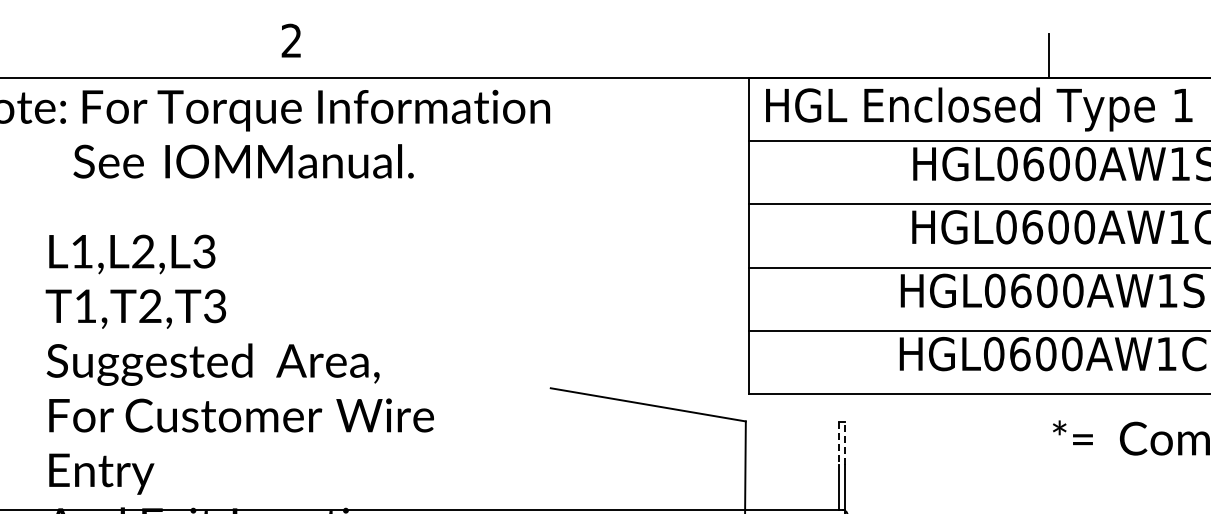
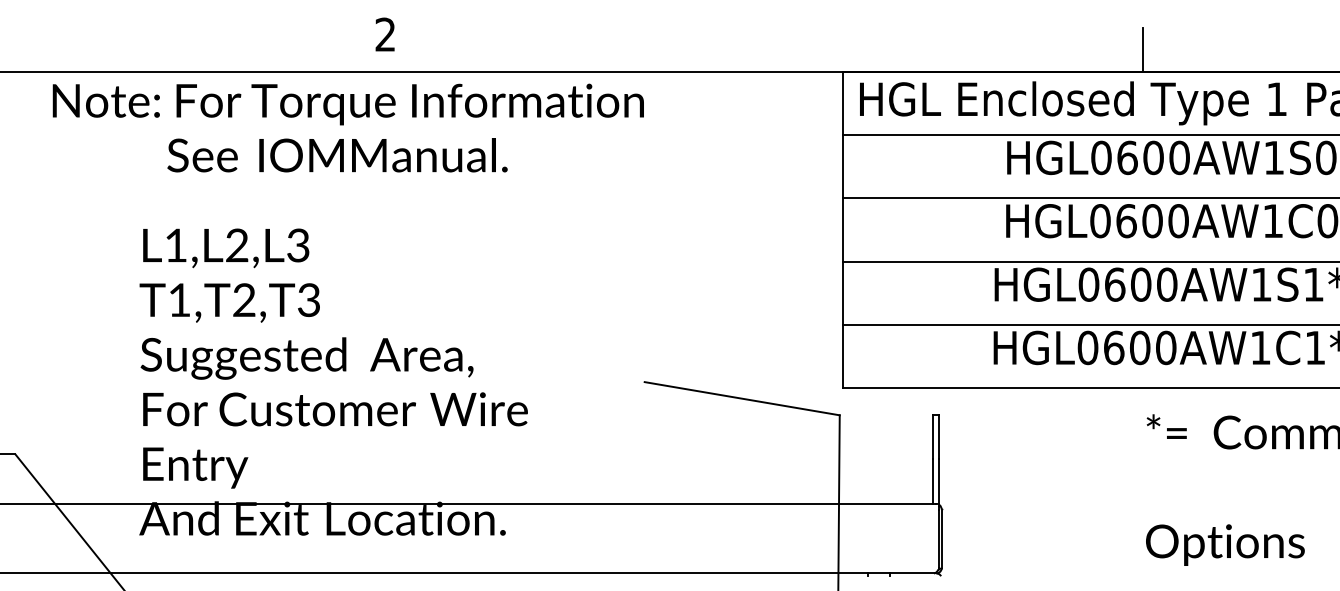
line: (838, 443) -> (932, 437), dashed -> solid
line: (845, 443) -> (939, 437), dashed -> solid

